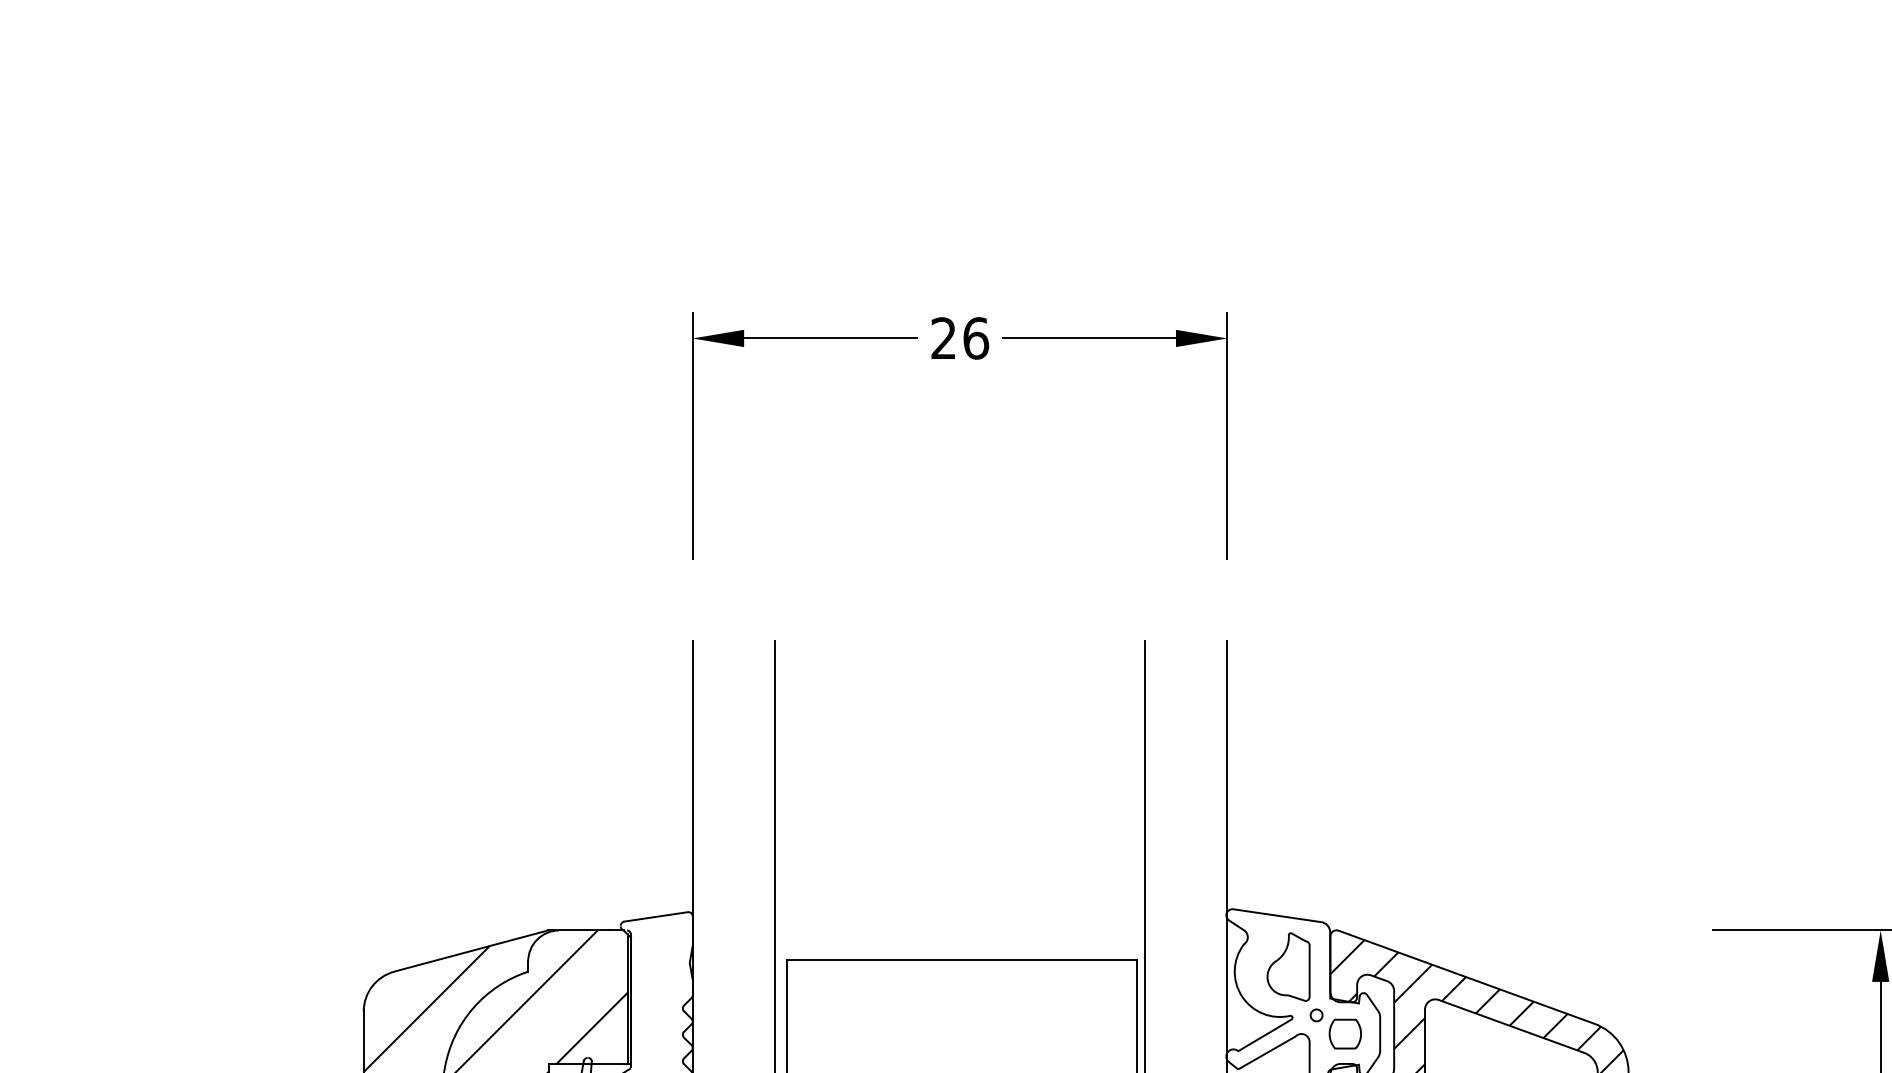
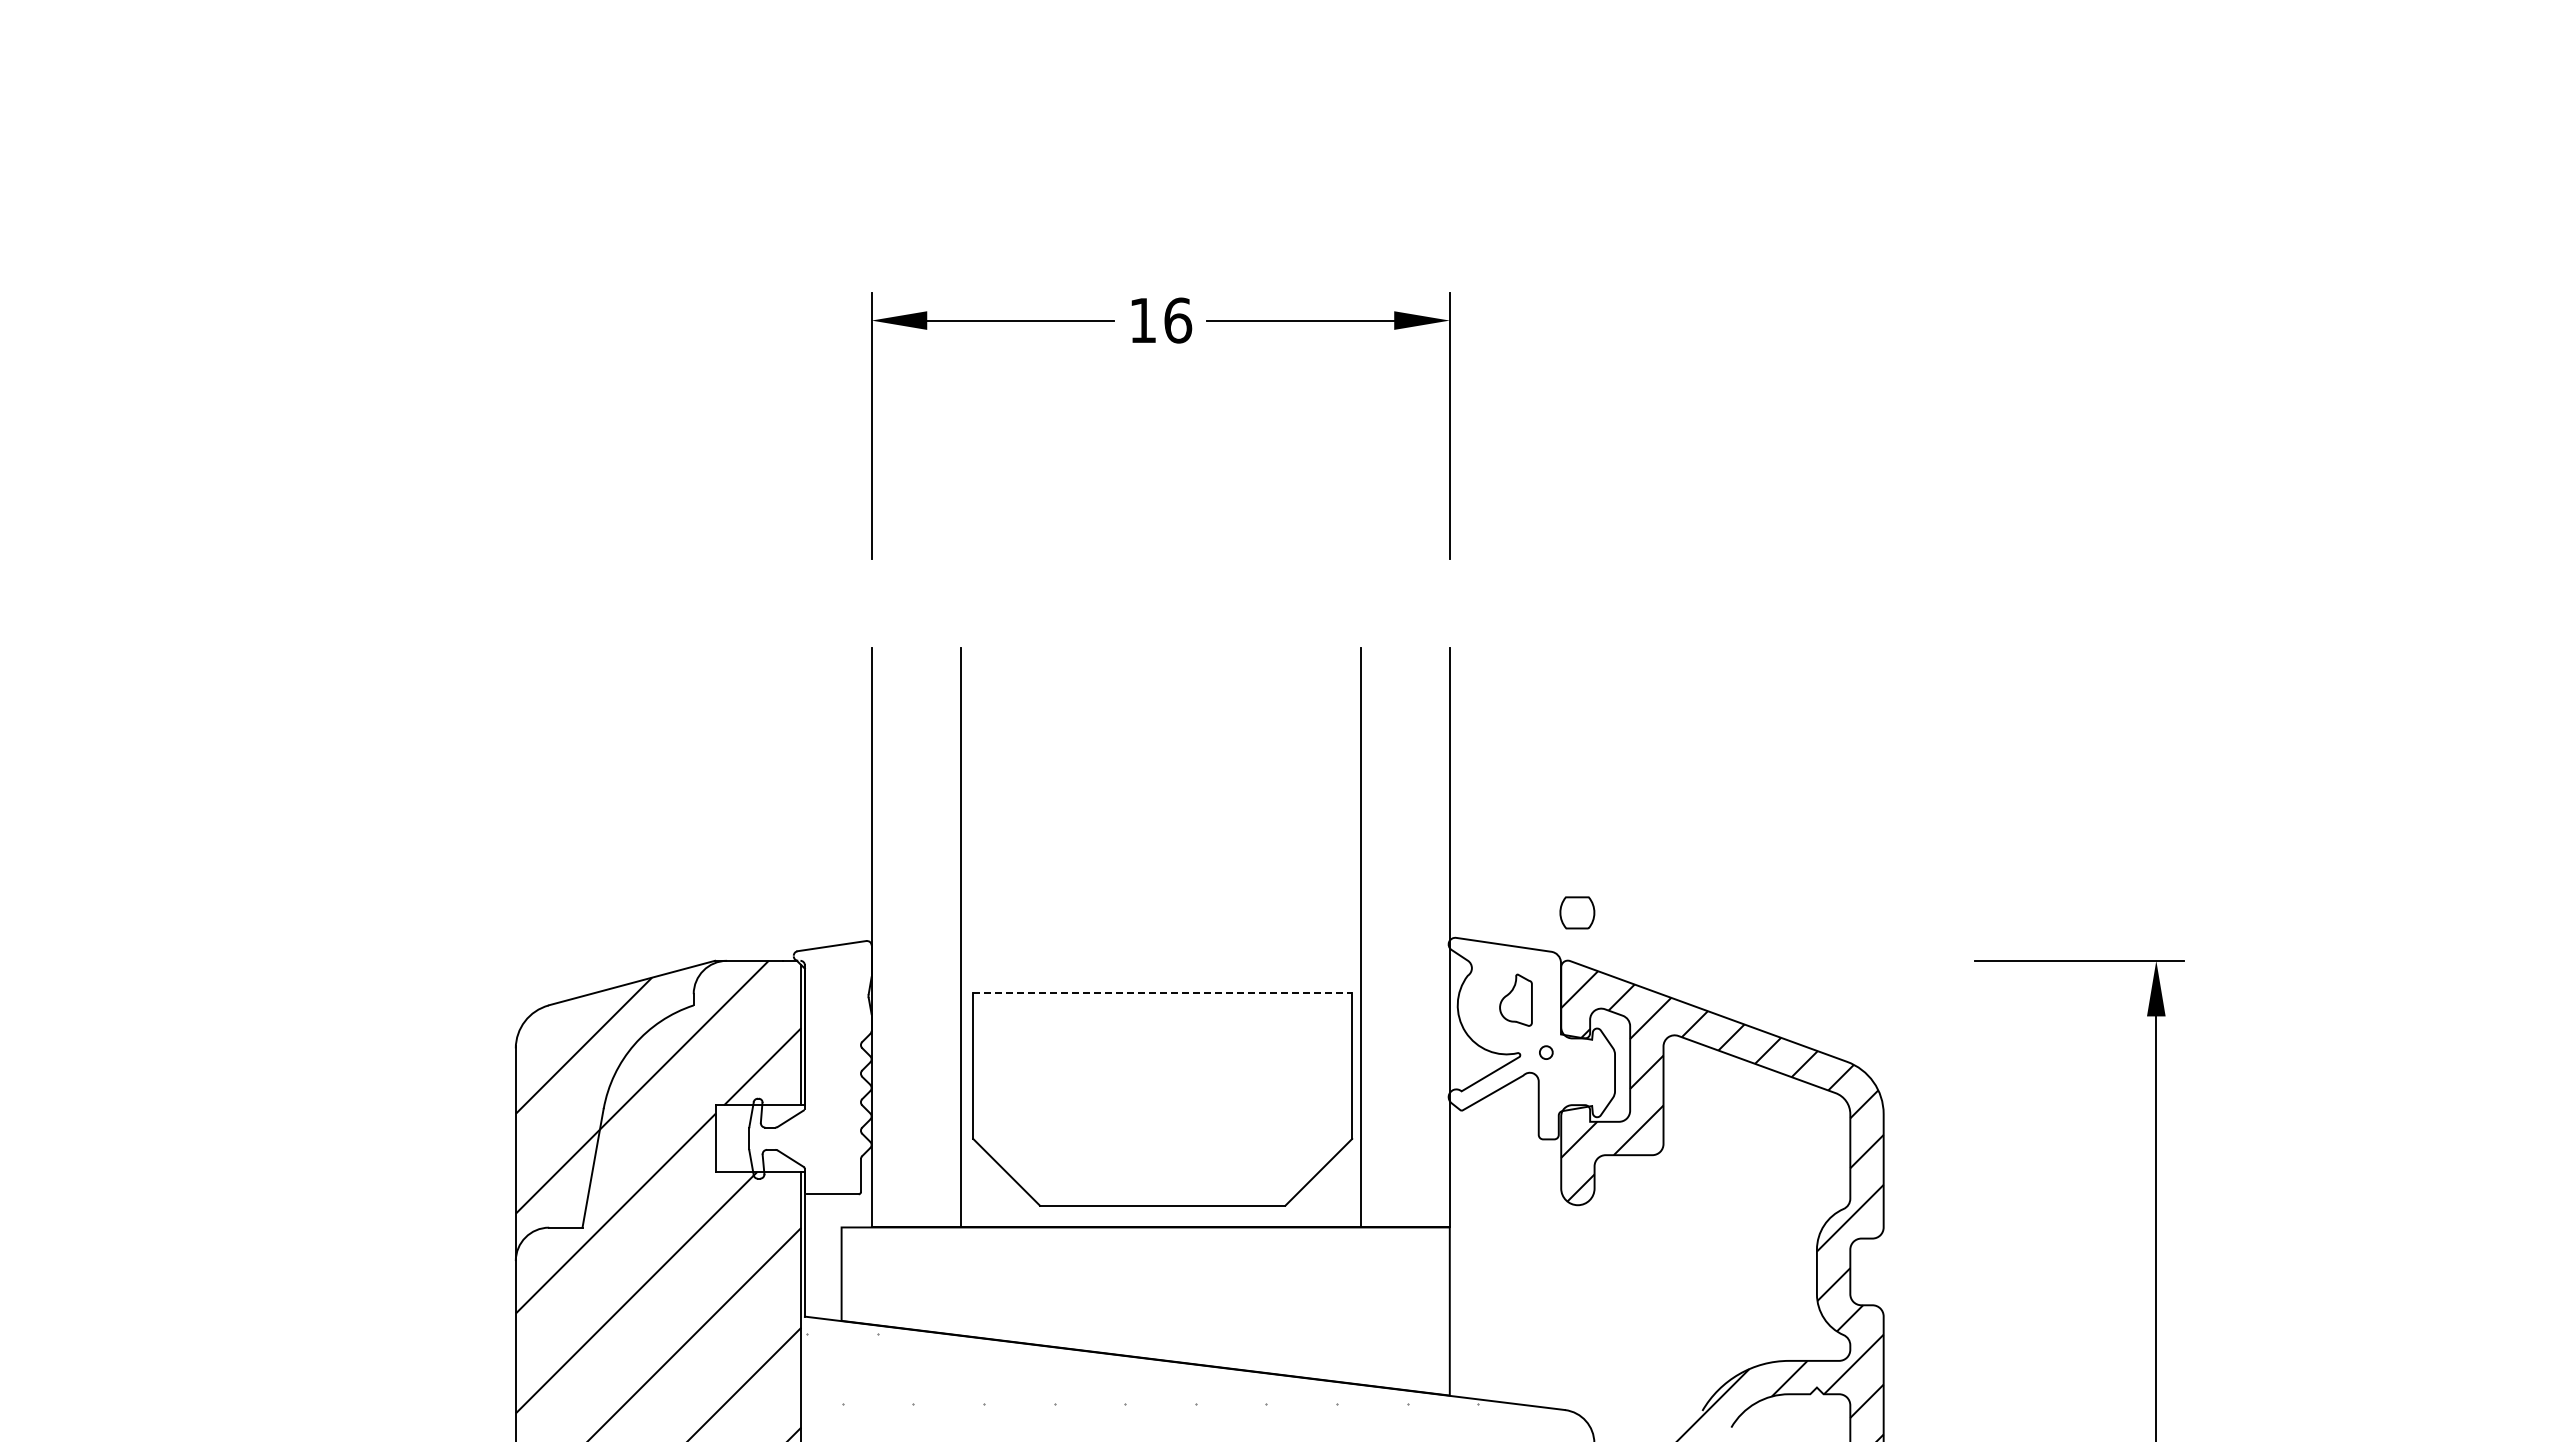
text: (943, 337) -> (1142, 319), 26 -> 16
line: (962, 959) -> (1163, 992), solid -> dashed
part: (1288, 966) -> (1515, 999), size x0.7
part: (1345, 1033) -> (1577, 912), moved

